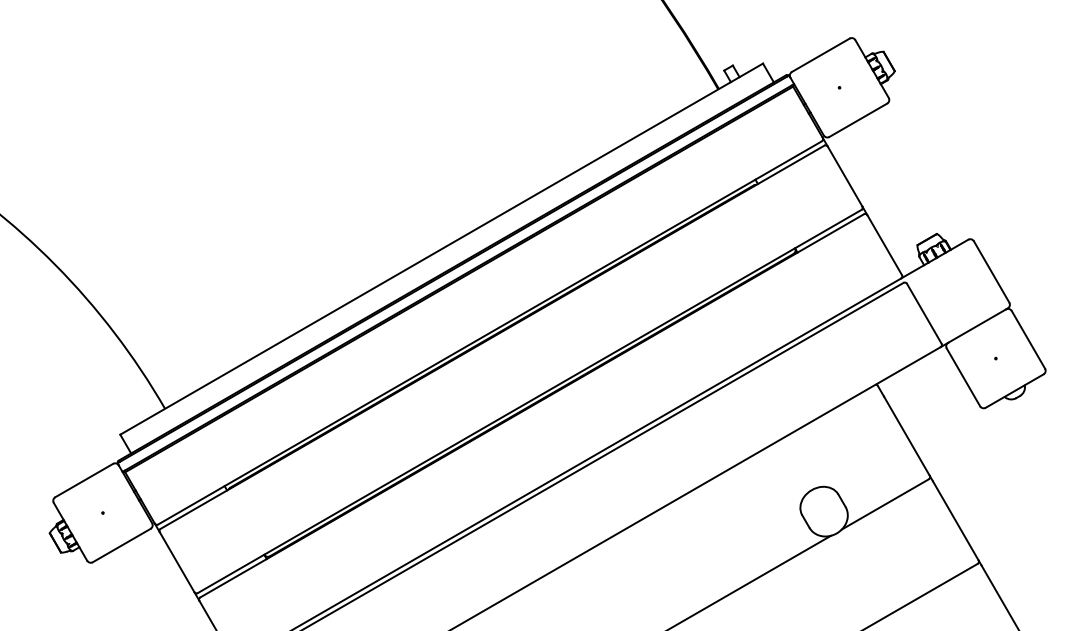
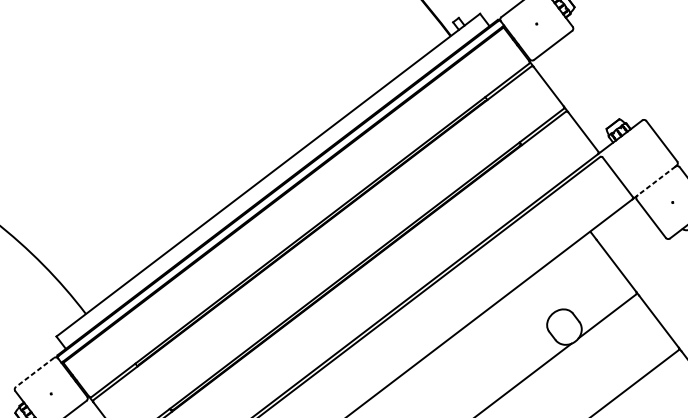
line: (976, 326) -> (656, 181), solid -> dashed
line: (83, 480) -> (34, 372), solid -> dashed

